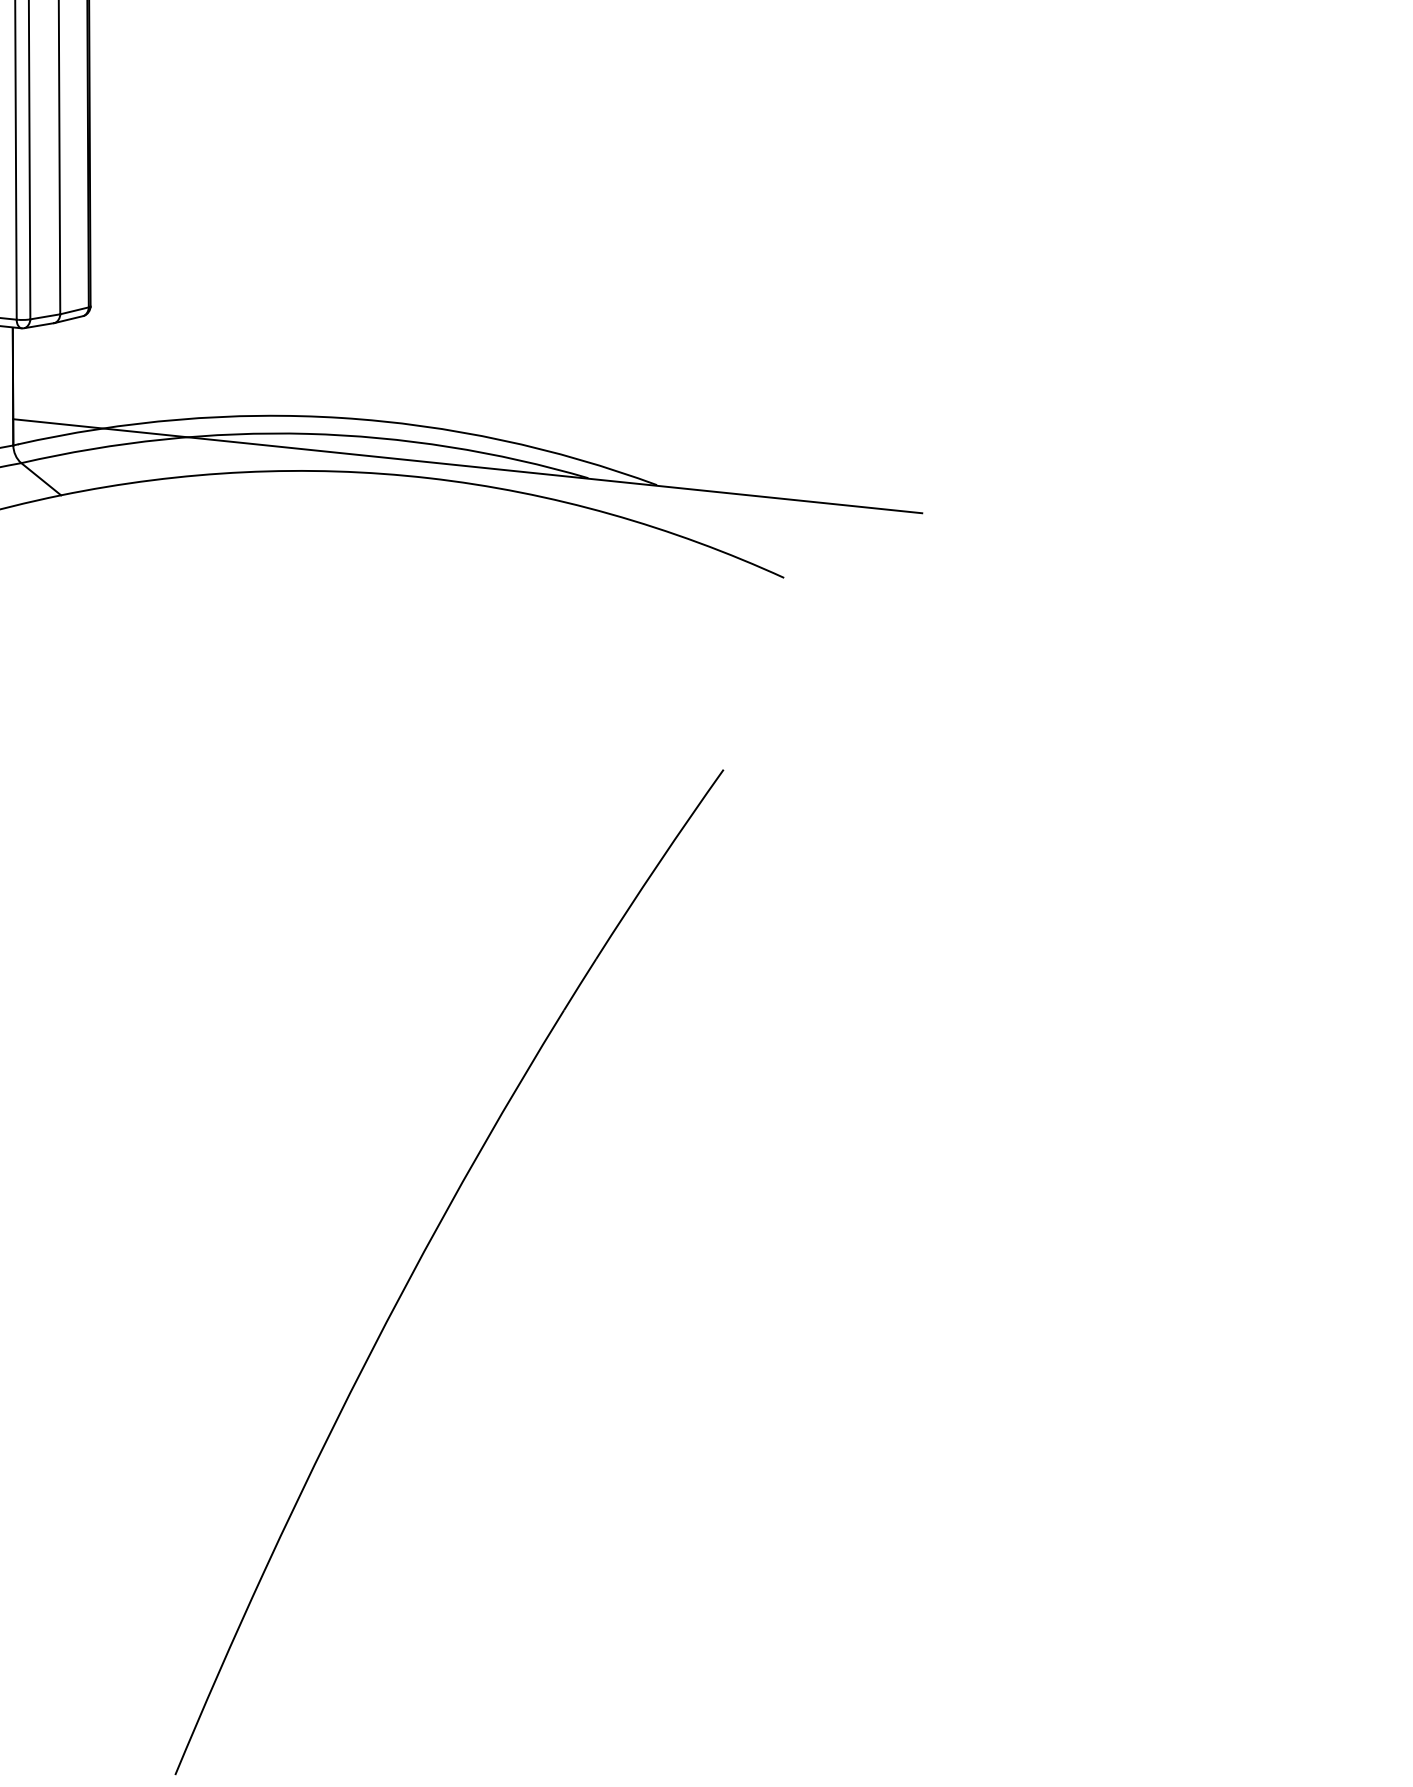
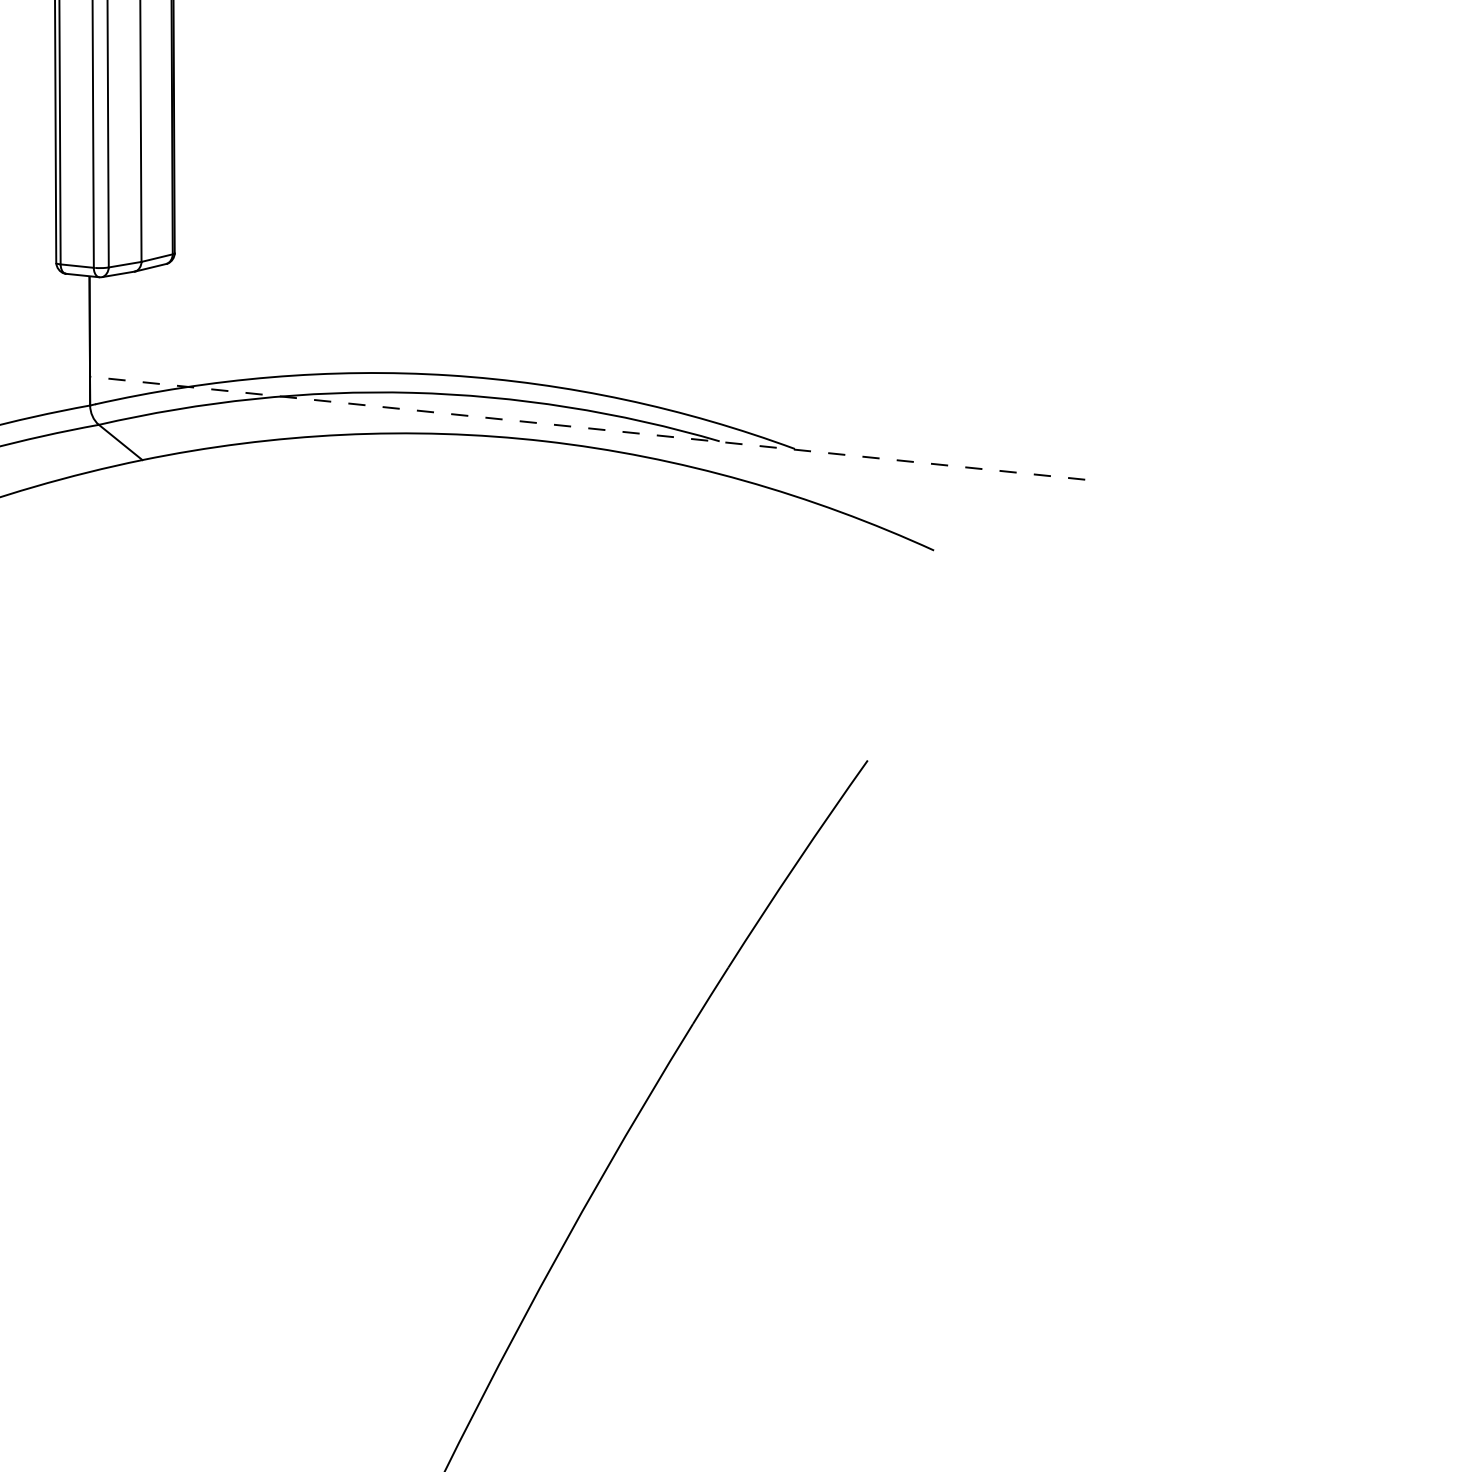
line: (467, 466) -> (587, 428), solid -> dashed

